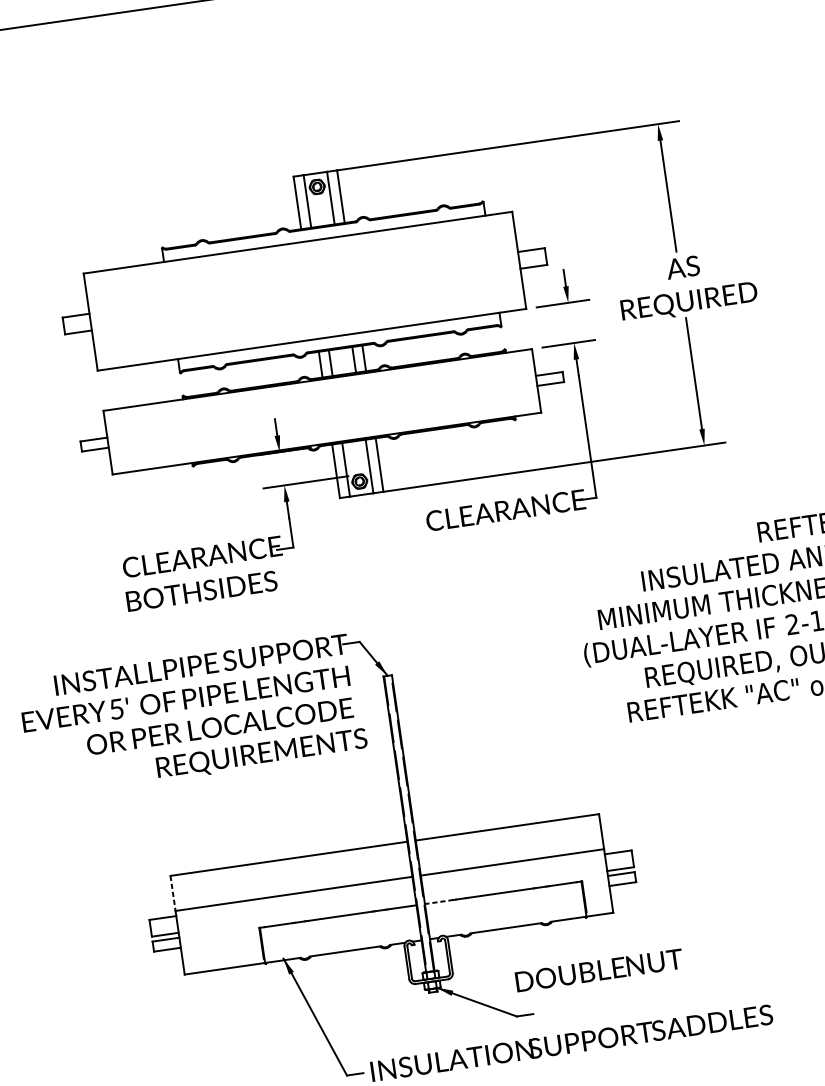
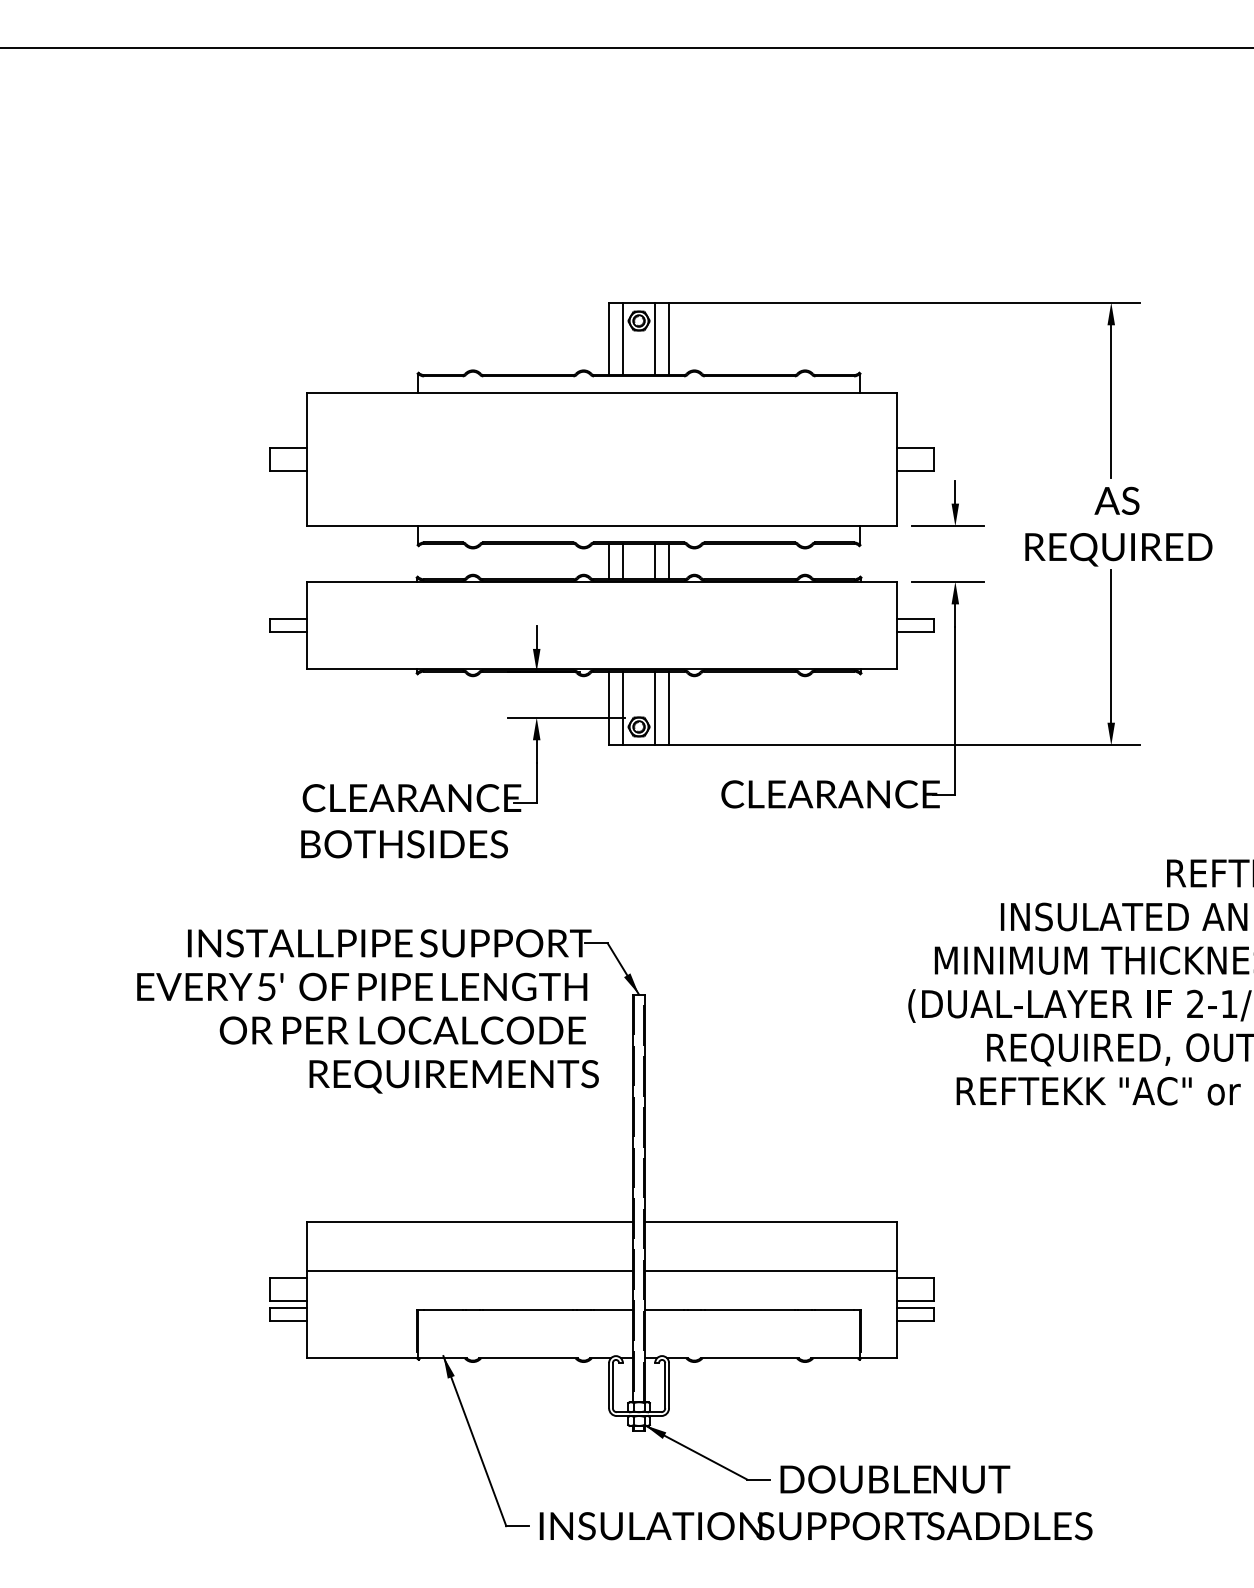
line: (172, 894) -> (306, 1247), dashed -> solid
line: (439, 901) -> (664, 1309), dashed -> solid
text: (599, 970) -> (895, 1479), moved

